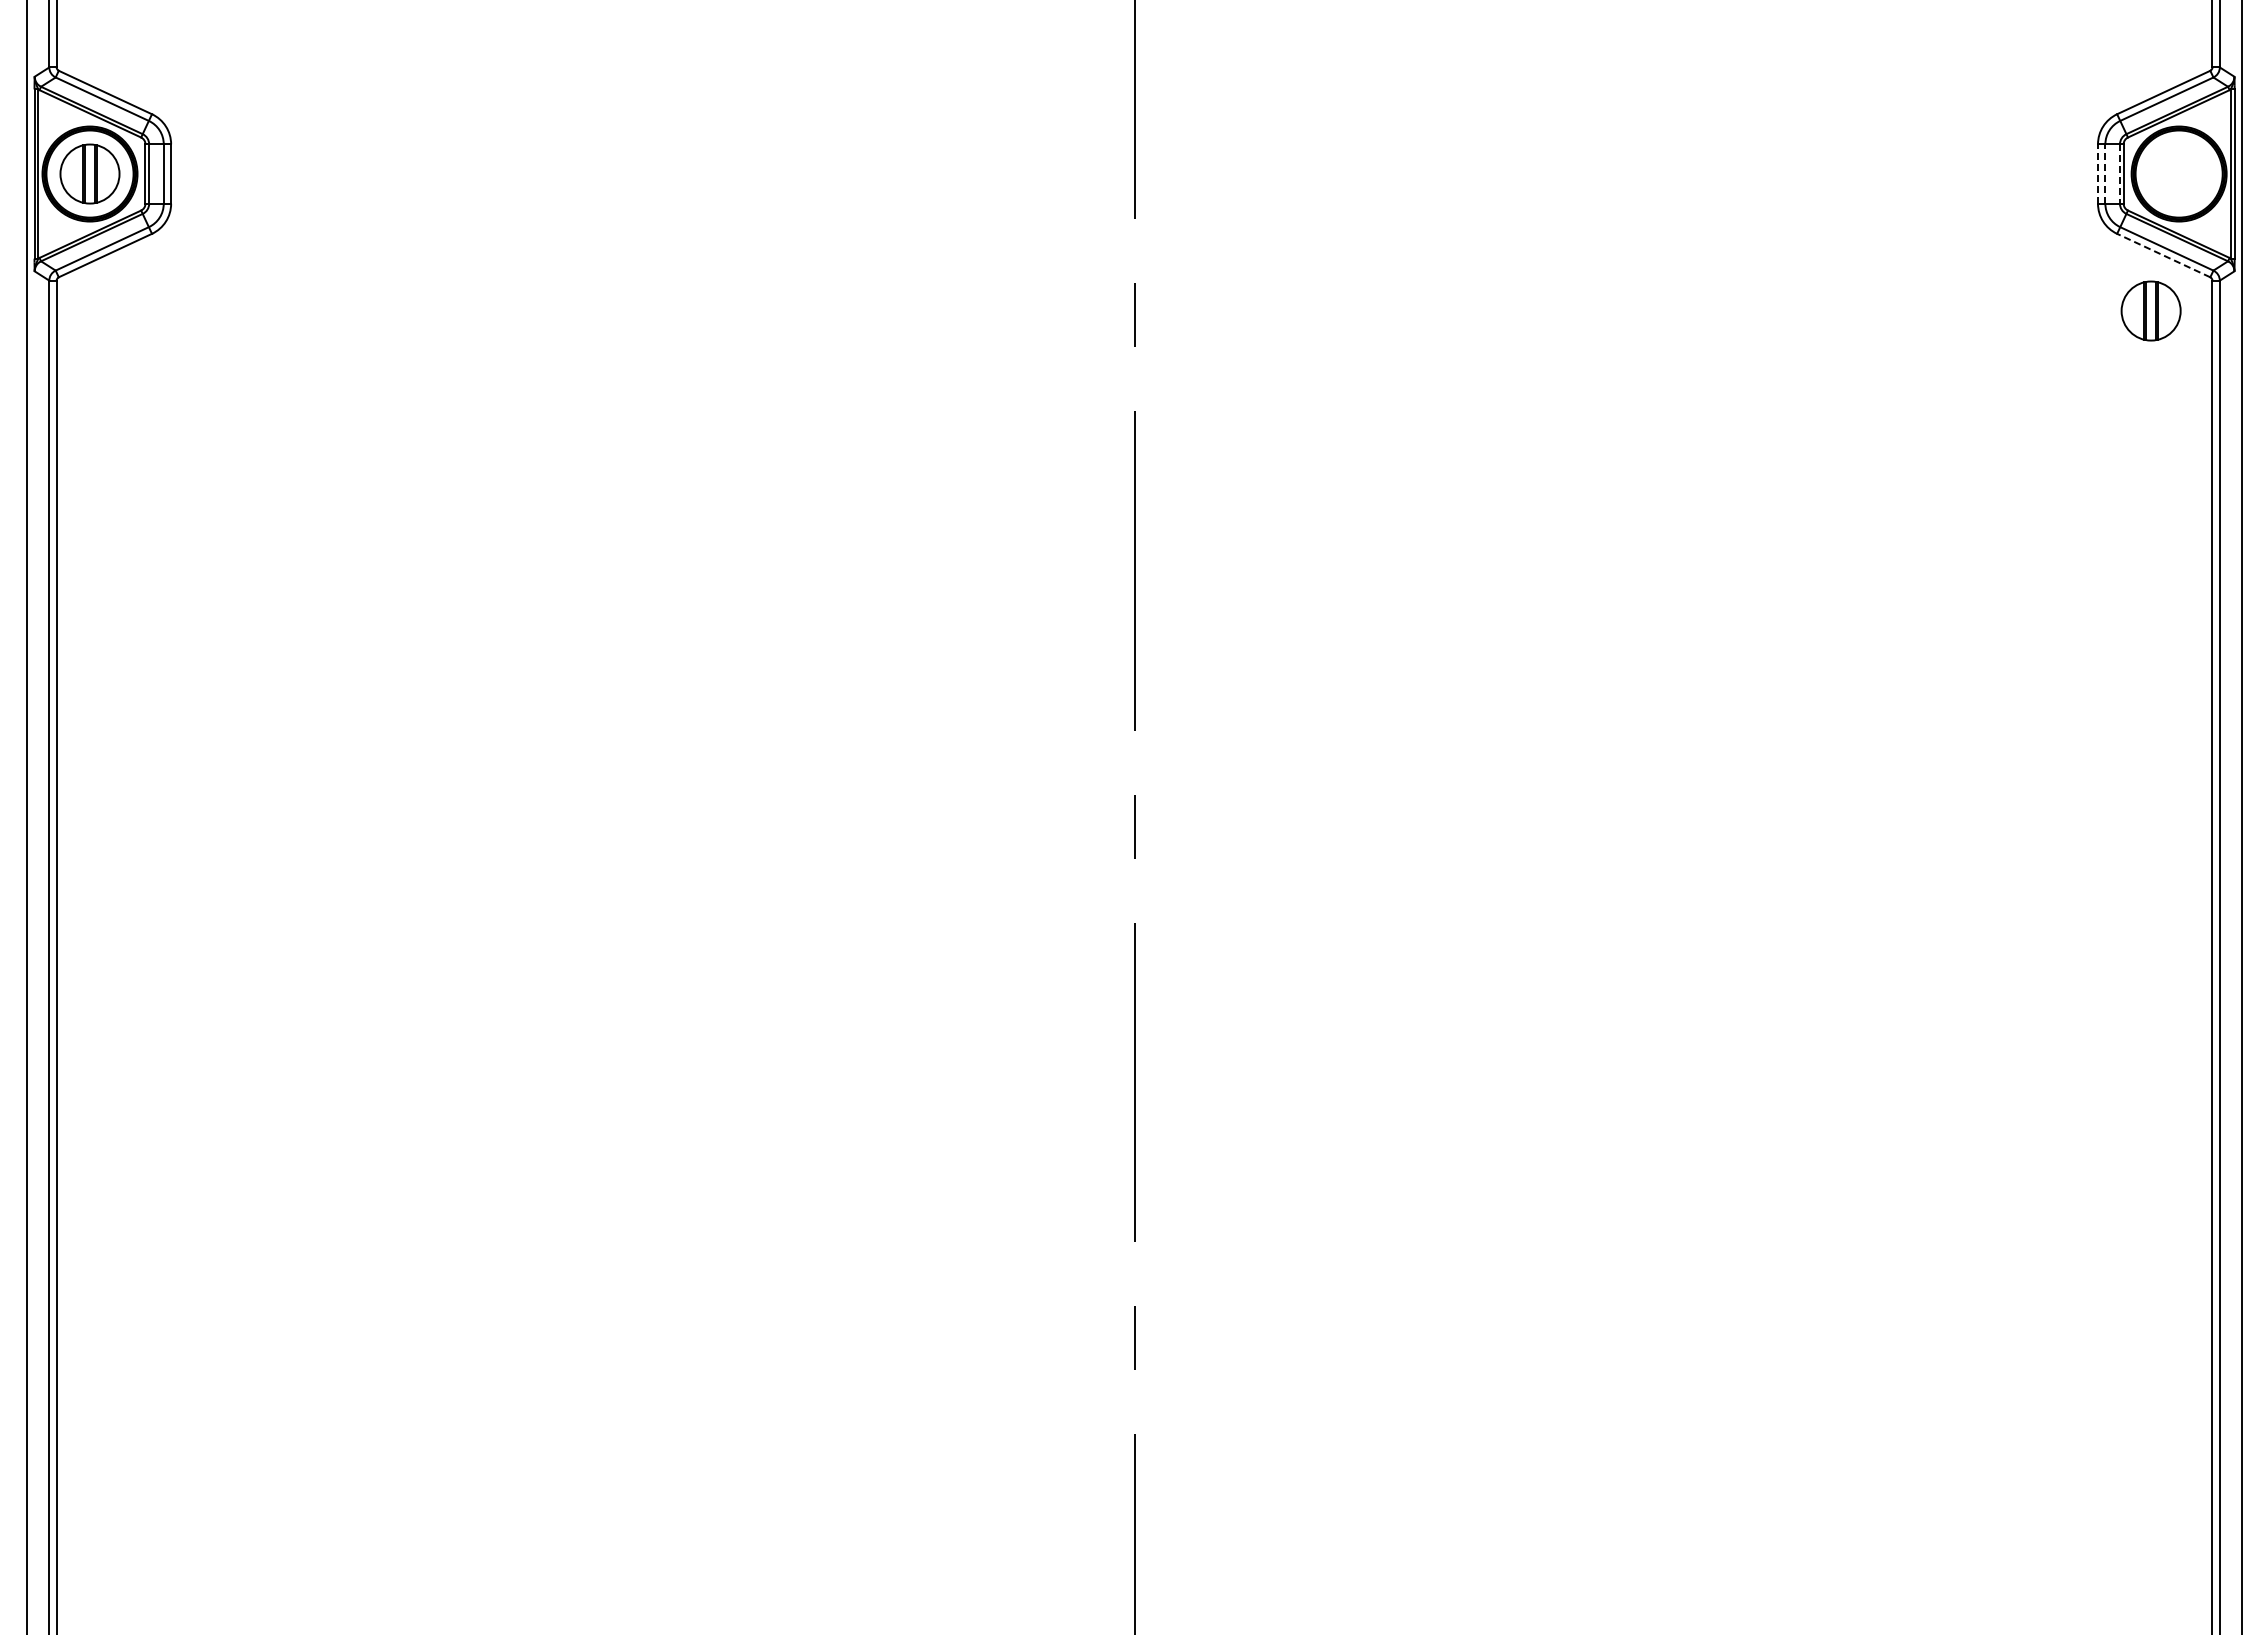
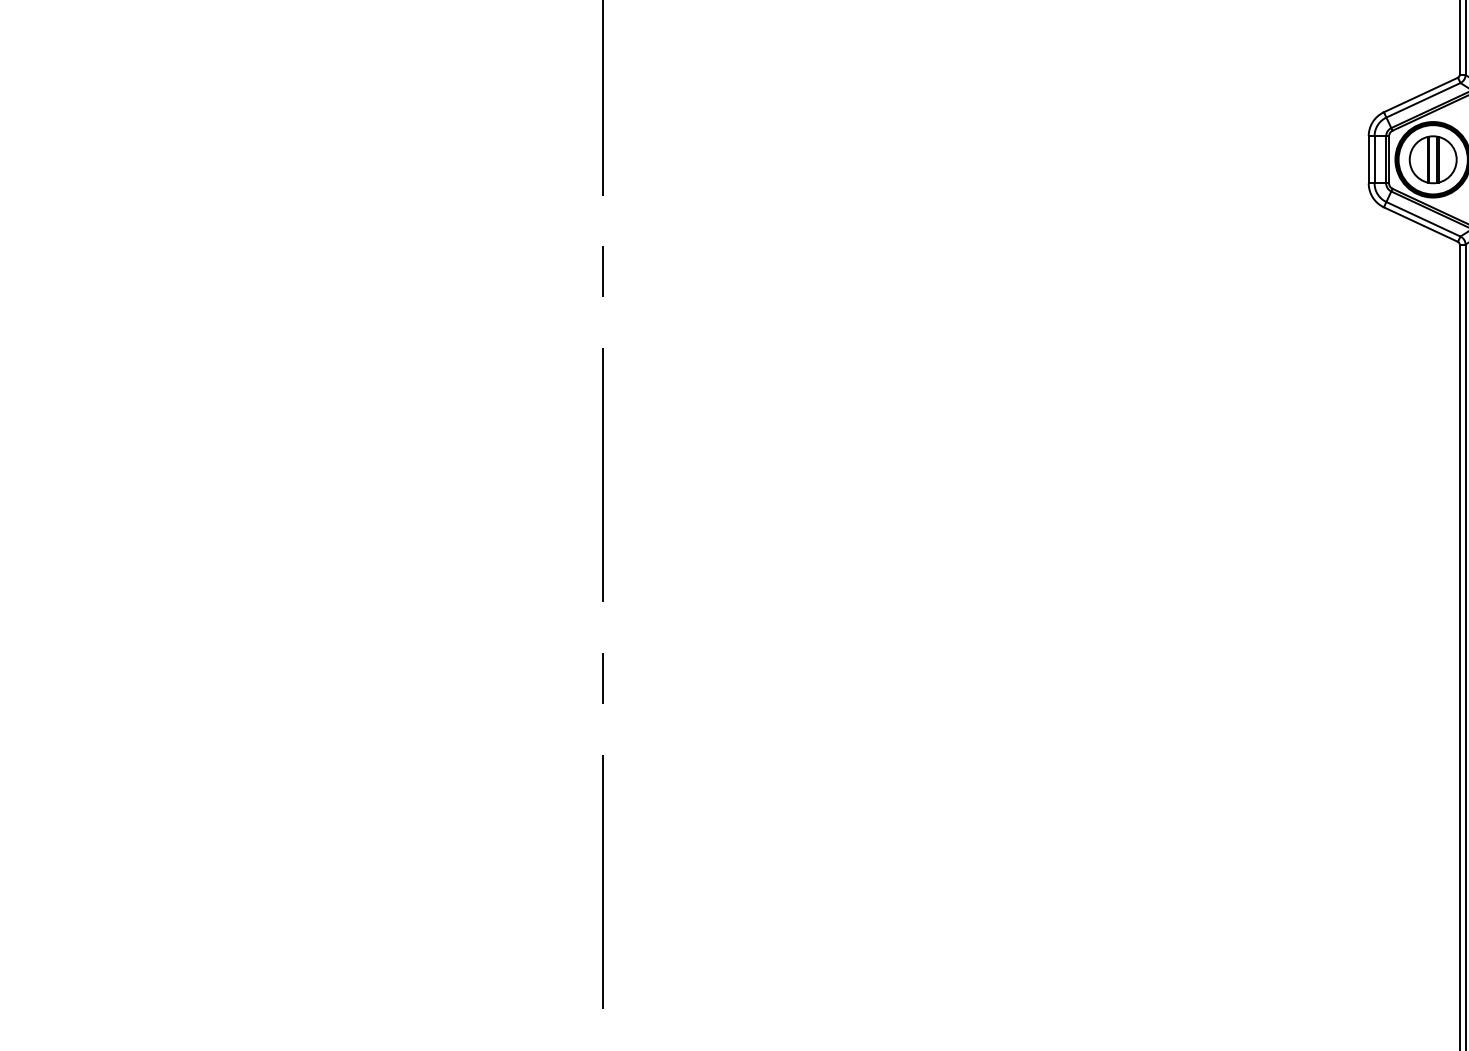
line: (2098, 174) -> (1369, 160), dashed -> solid
line: (2105, 174) -> (1374, 160), dashed -> solid
line: (2119, 174) -> (1385, 160), dashed -> solid
line: (2163, 255) -> (1420, 224), dashed -> solid
part: (2150, 310) -> (1432, 159), moved

